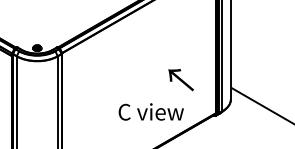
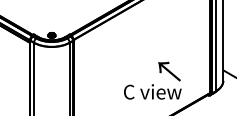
text: (180, 80) -> (168, 72), moved

